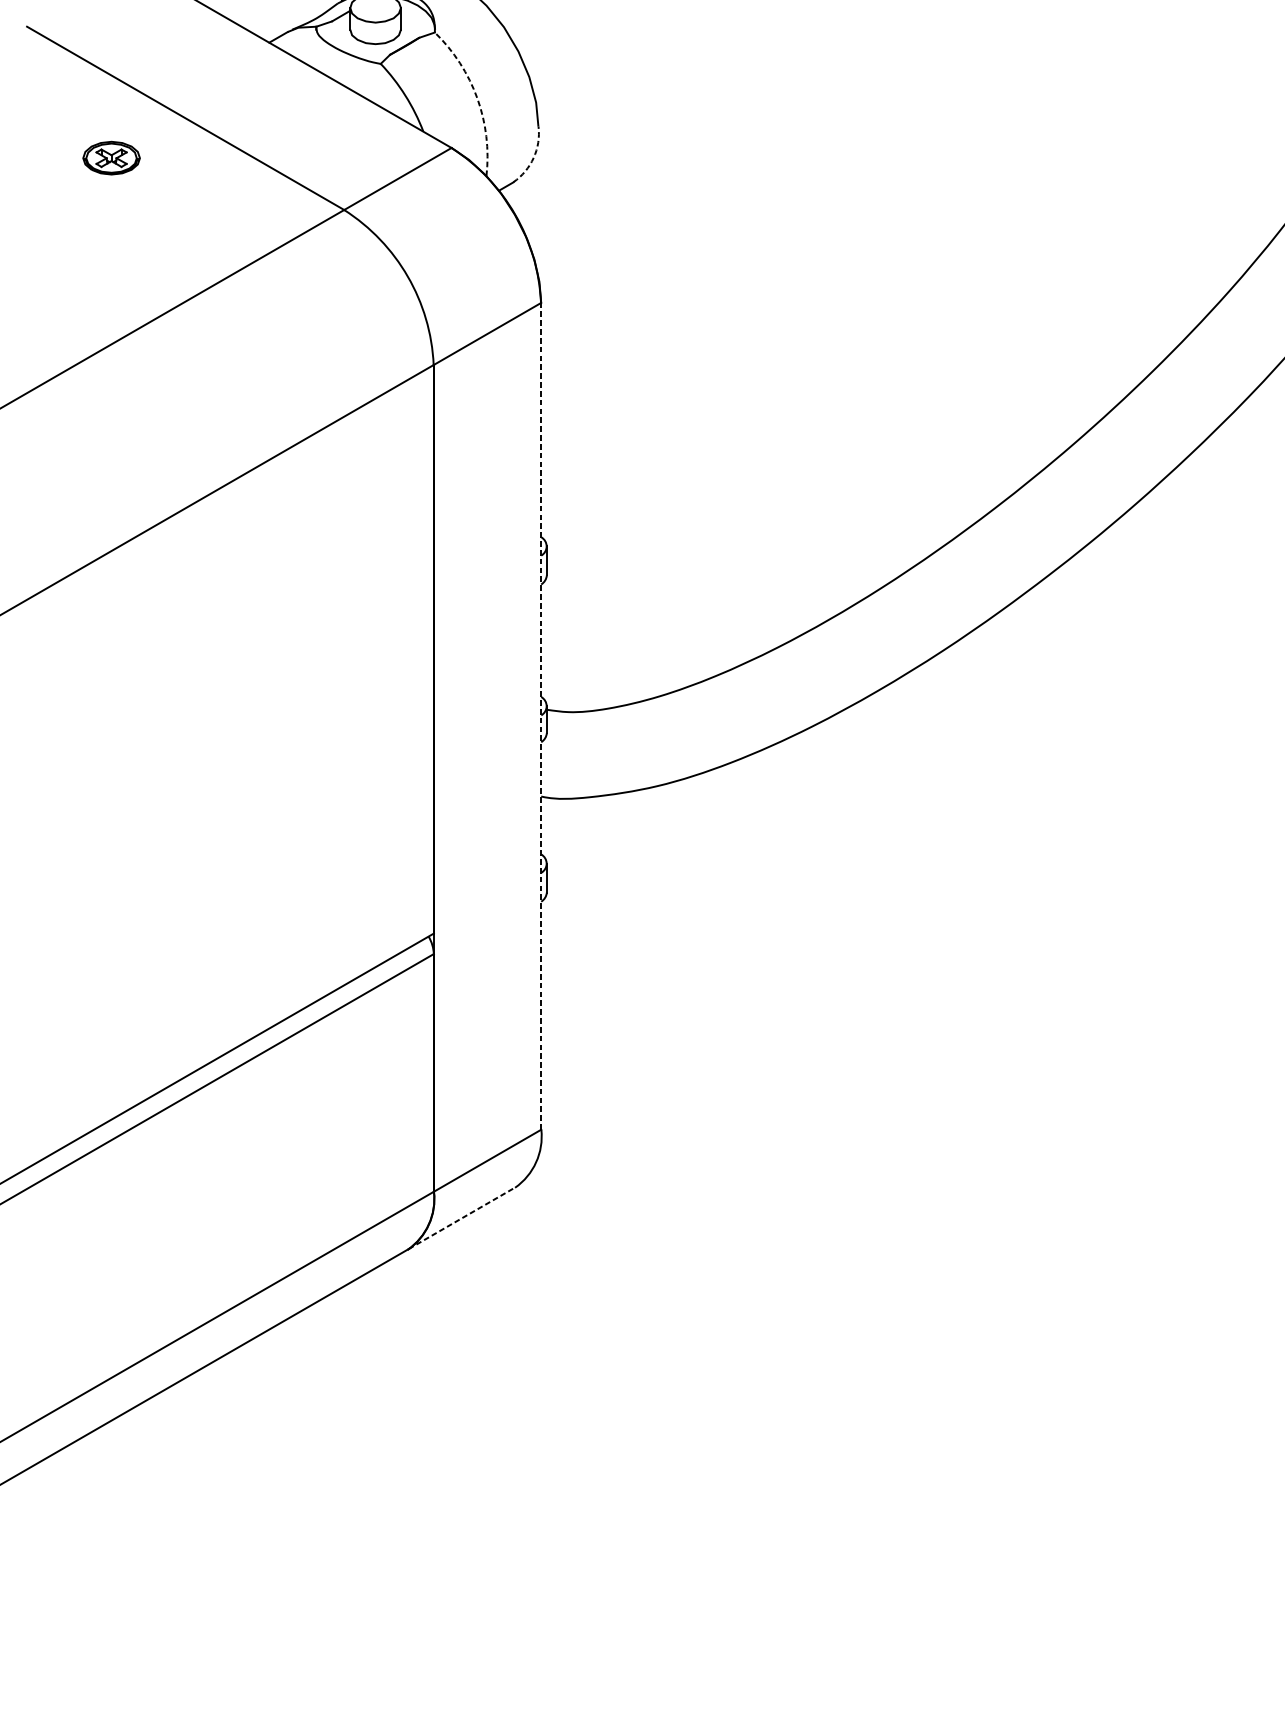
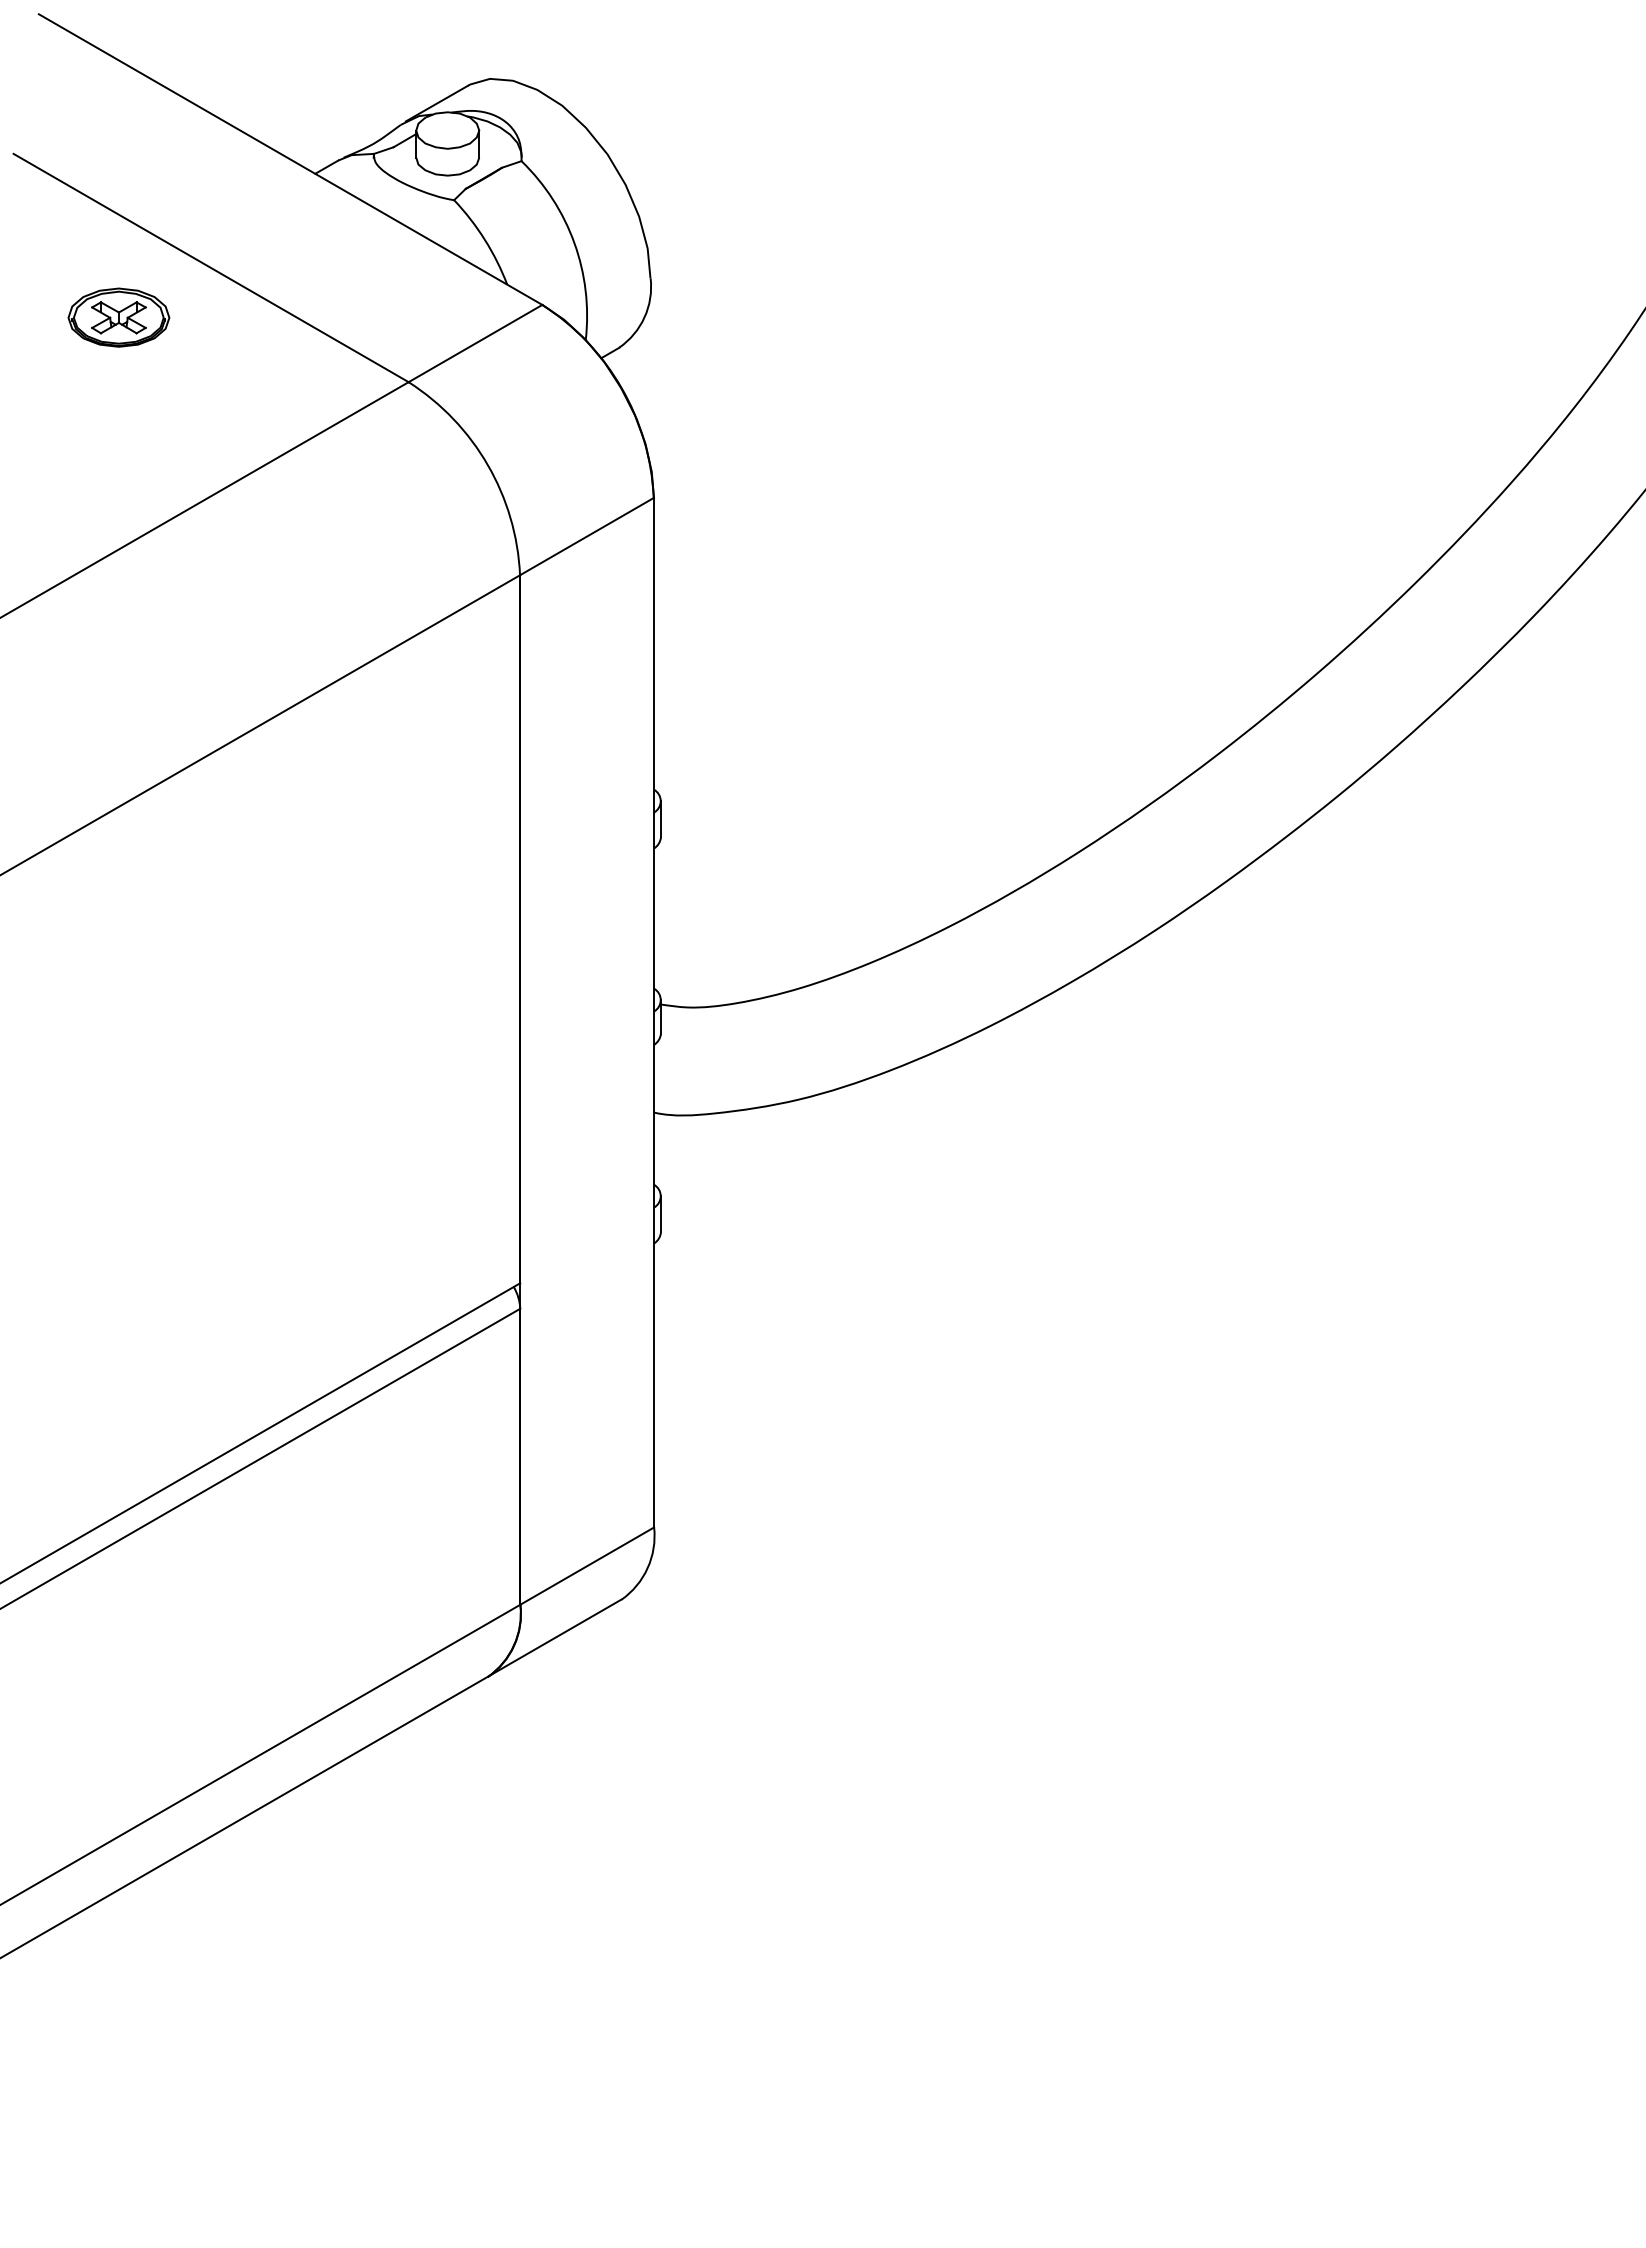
arc: (477, 98) -> (574, 243), dashed -> solid
part: (111, 158) -> (118, 317), size x1.43
arc: (533, 158) -> (644, 317), dashed -> solid
line: (540, 716) -> (653, 1012), dashed -> solid
line: (462, 1218) -> (555, 1637), dashed -> solid

